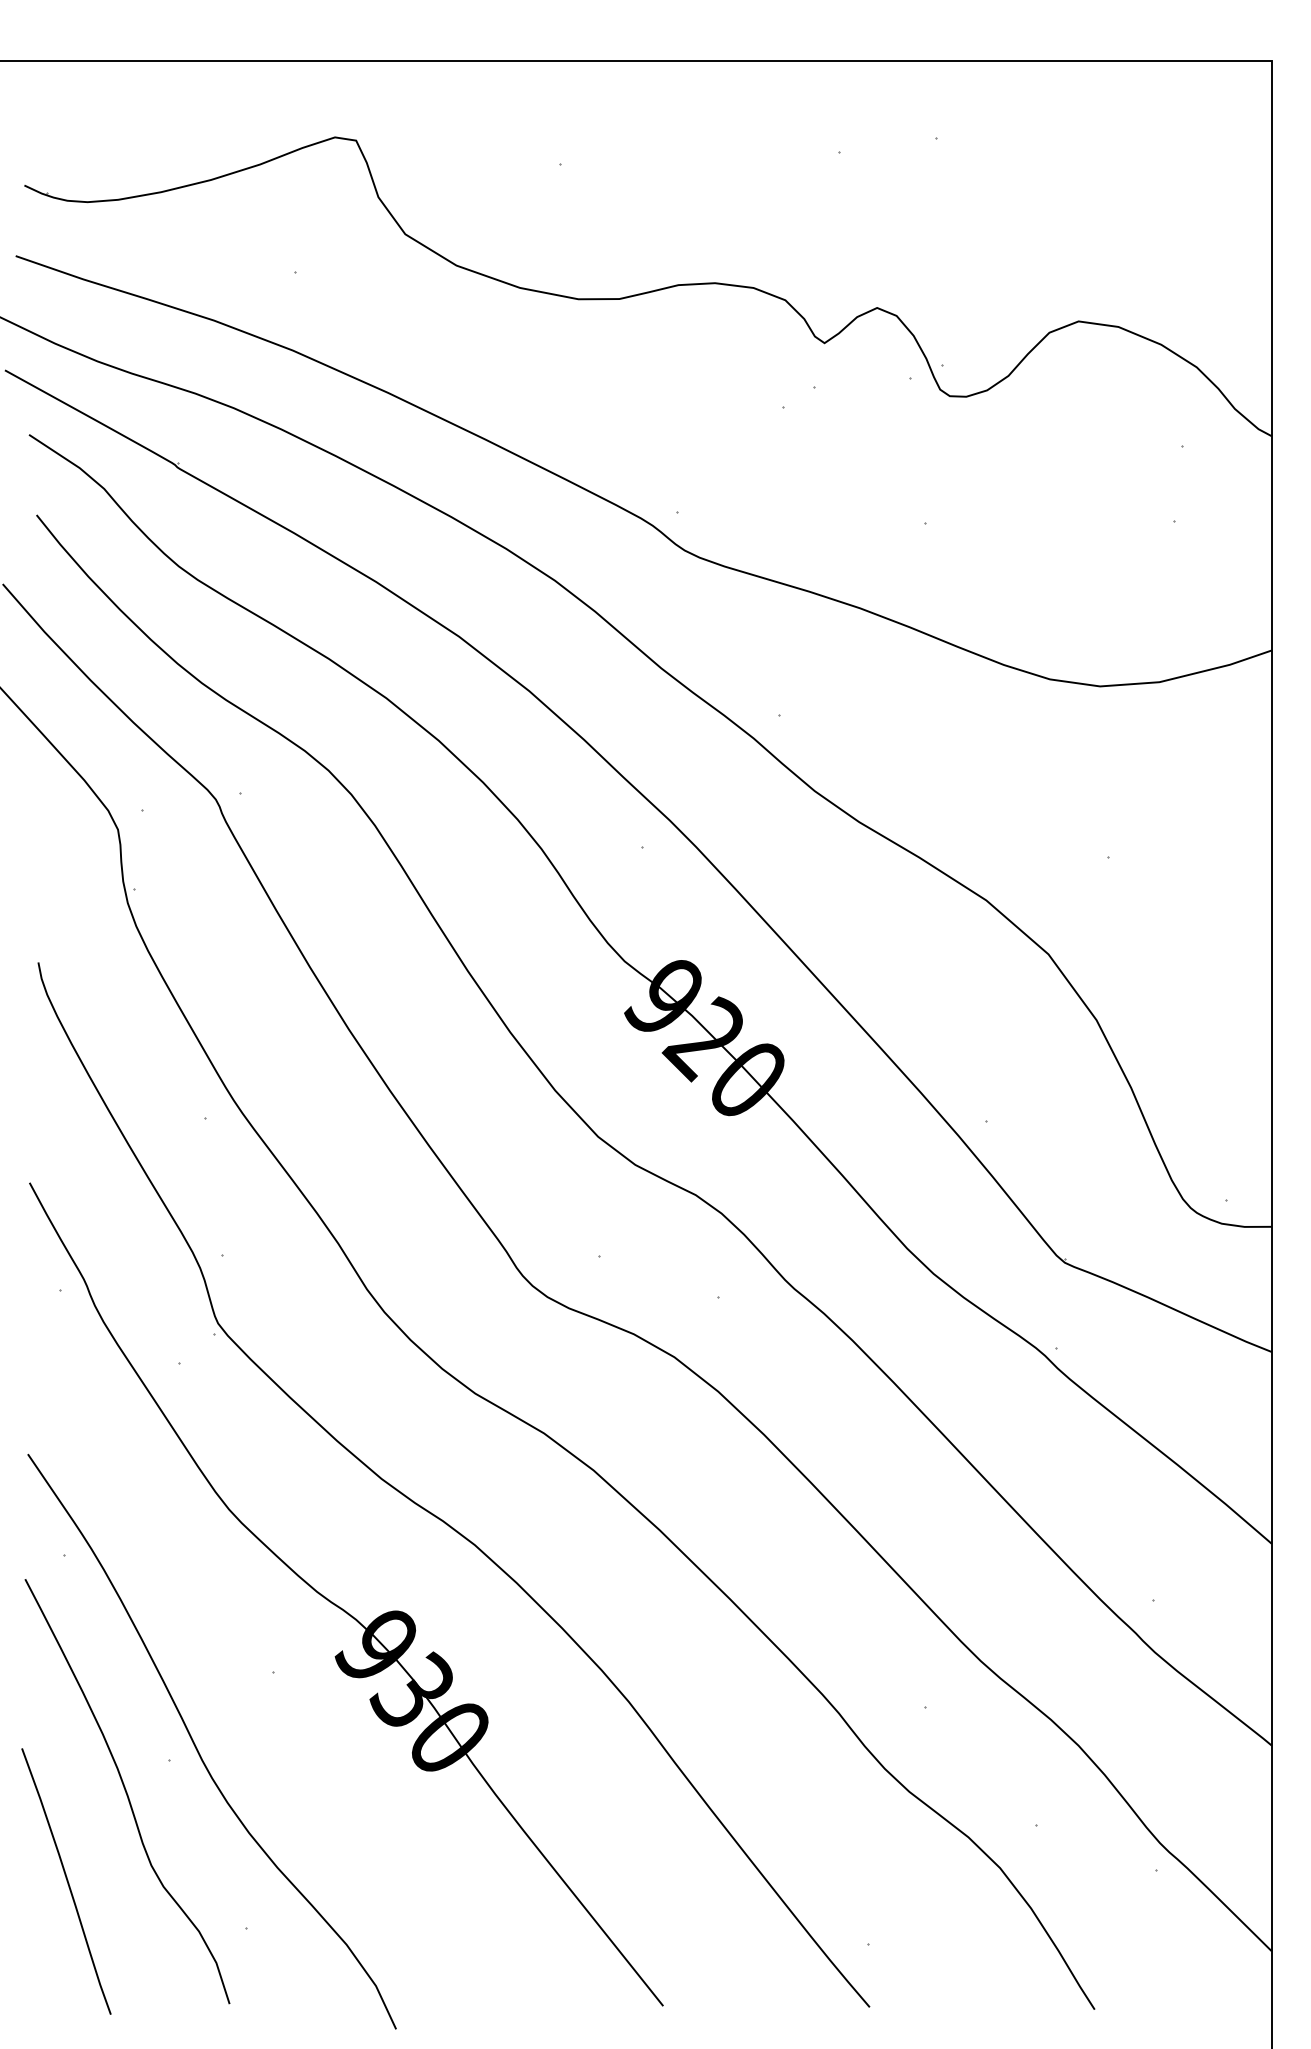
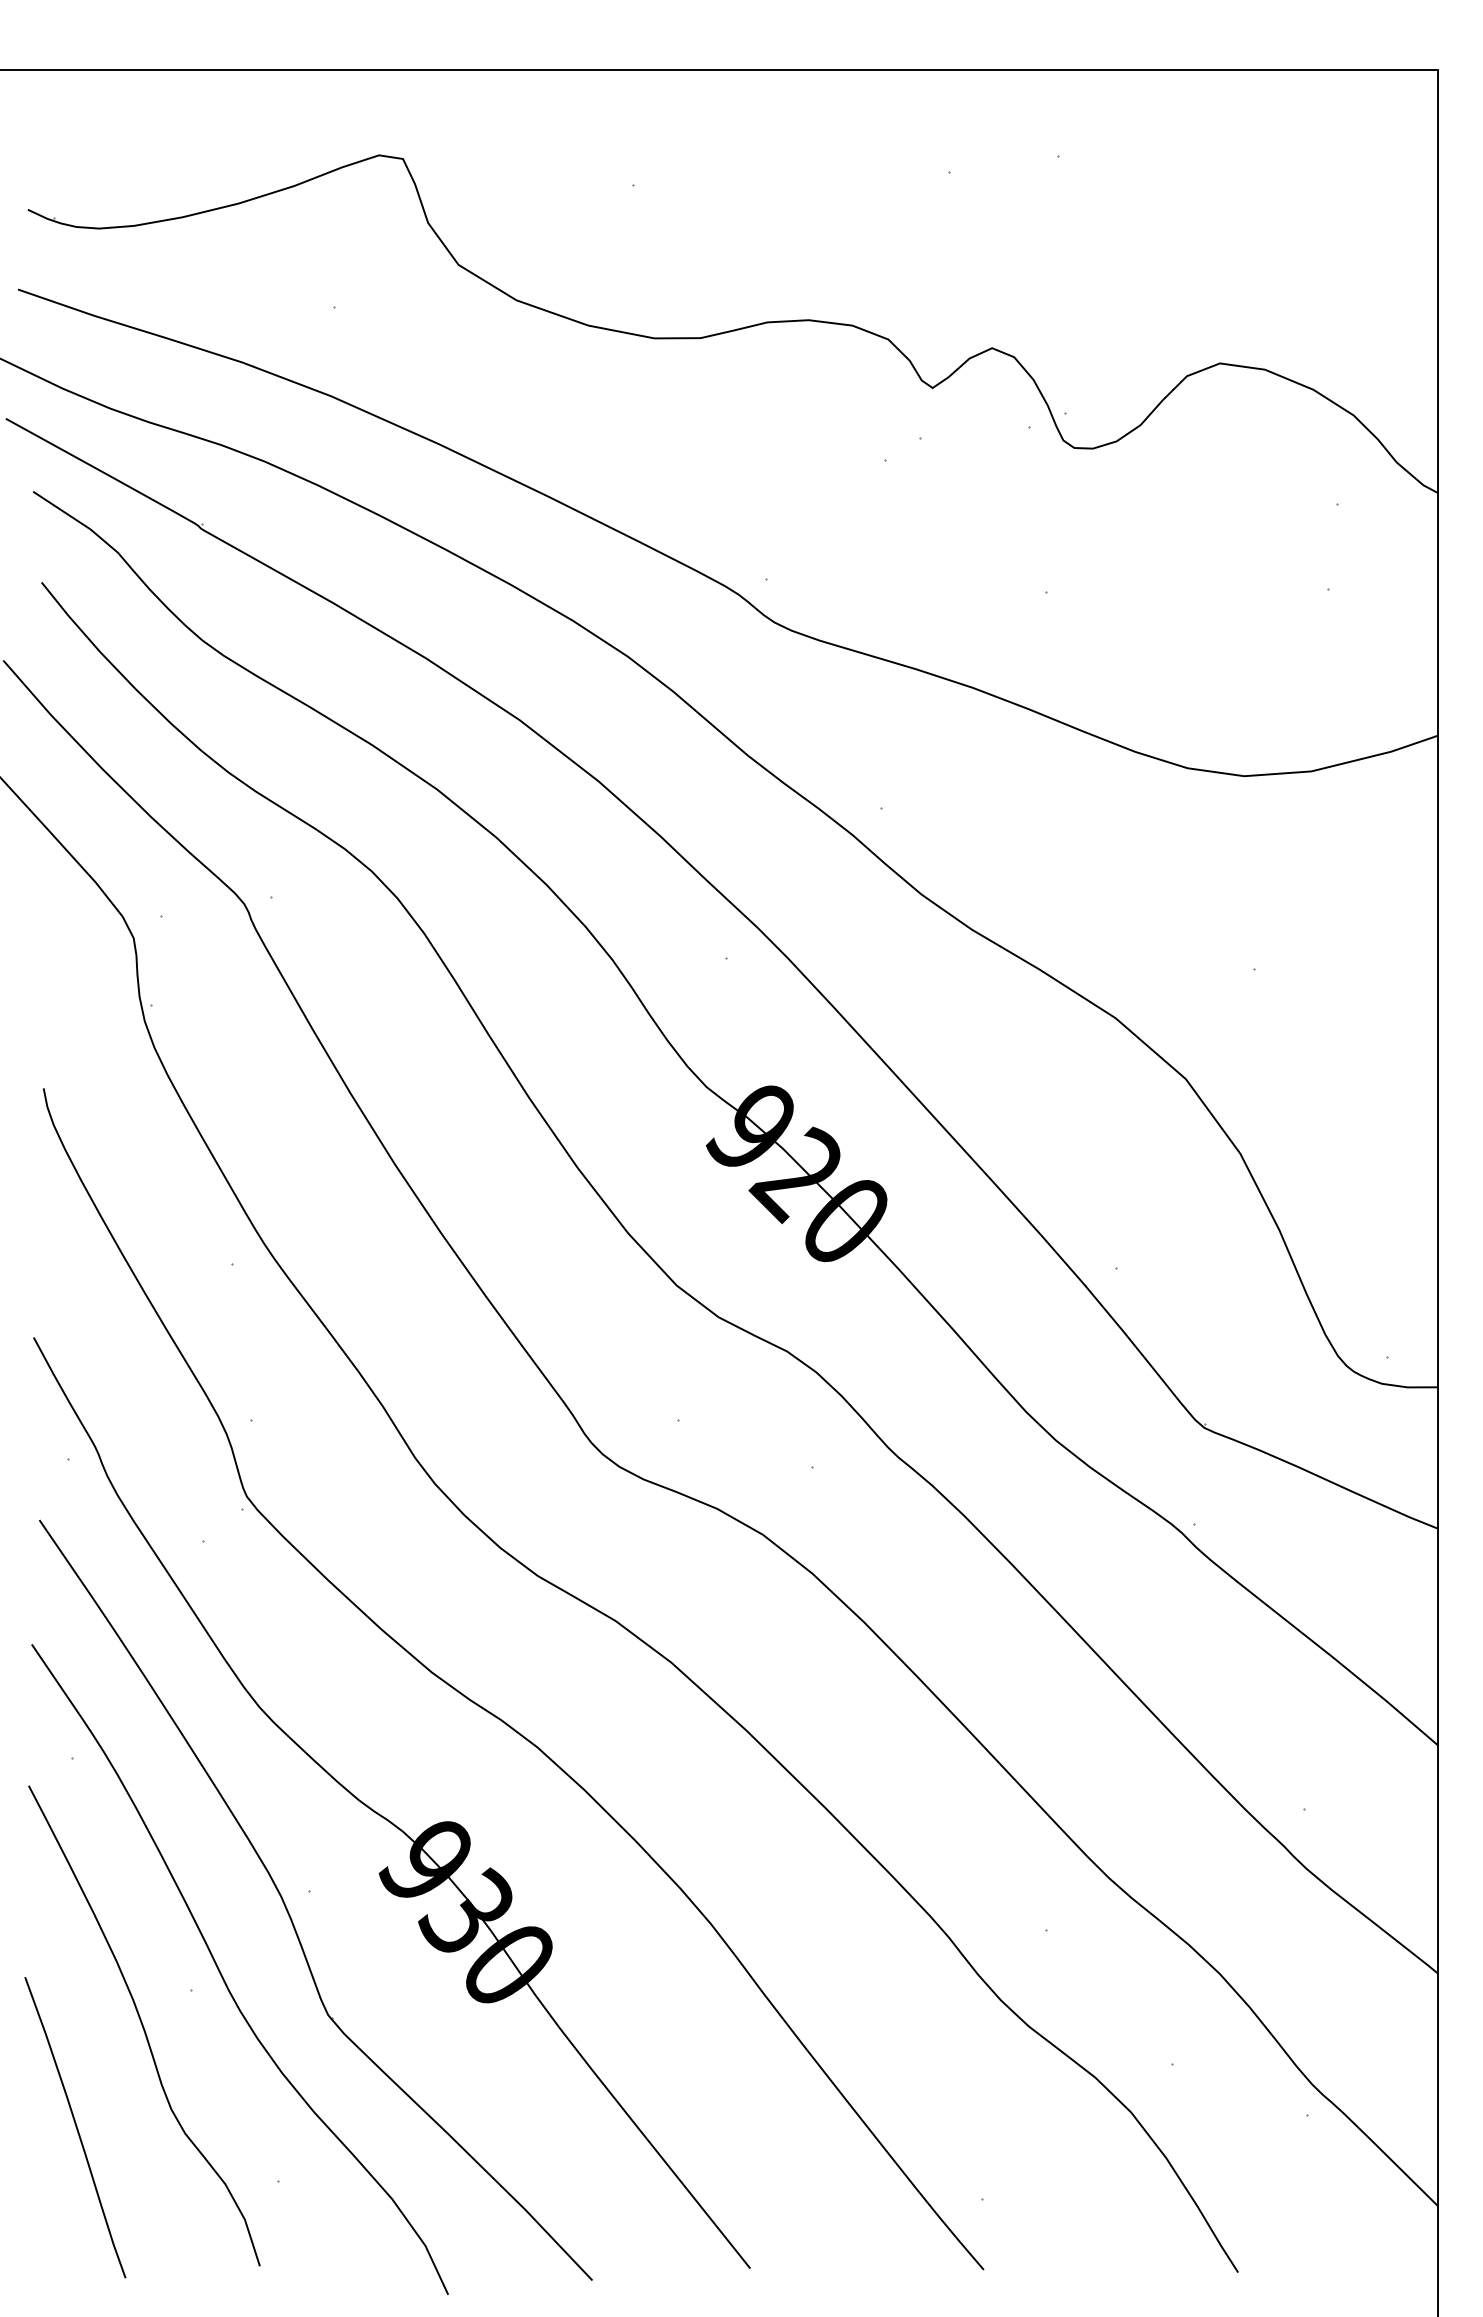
part: (255, 1691) -> (289, 1912), added

